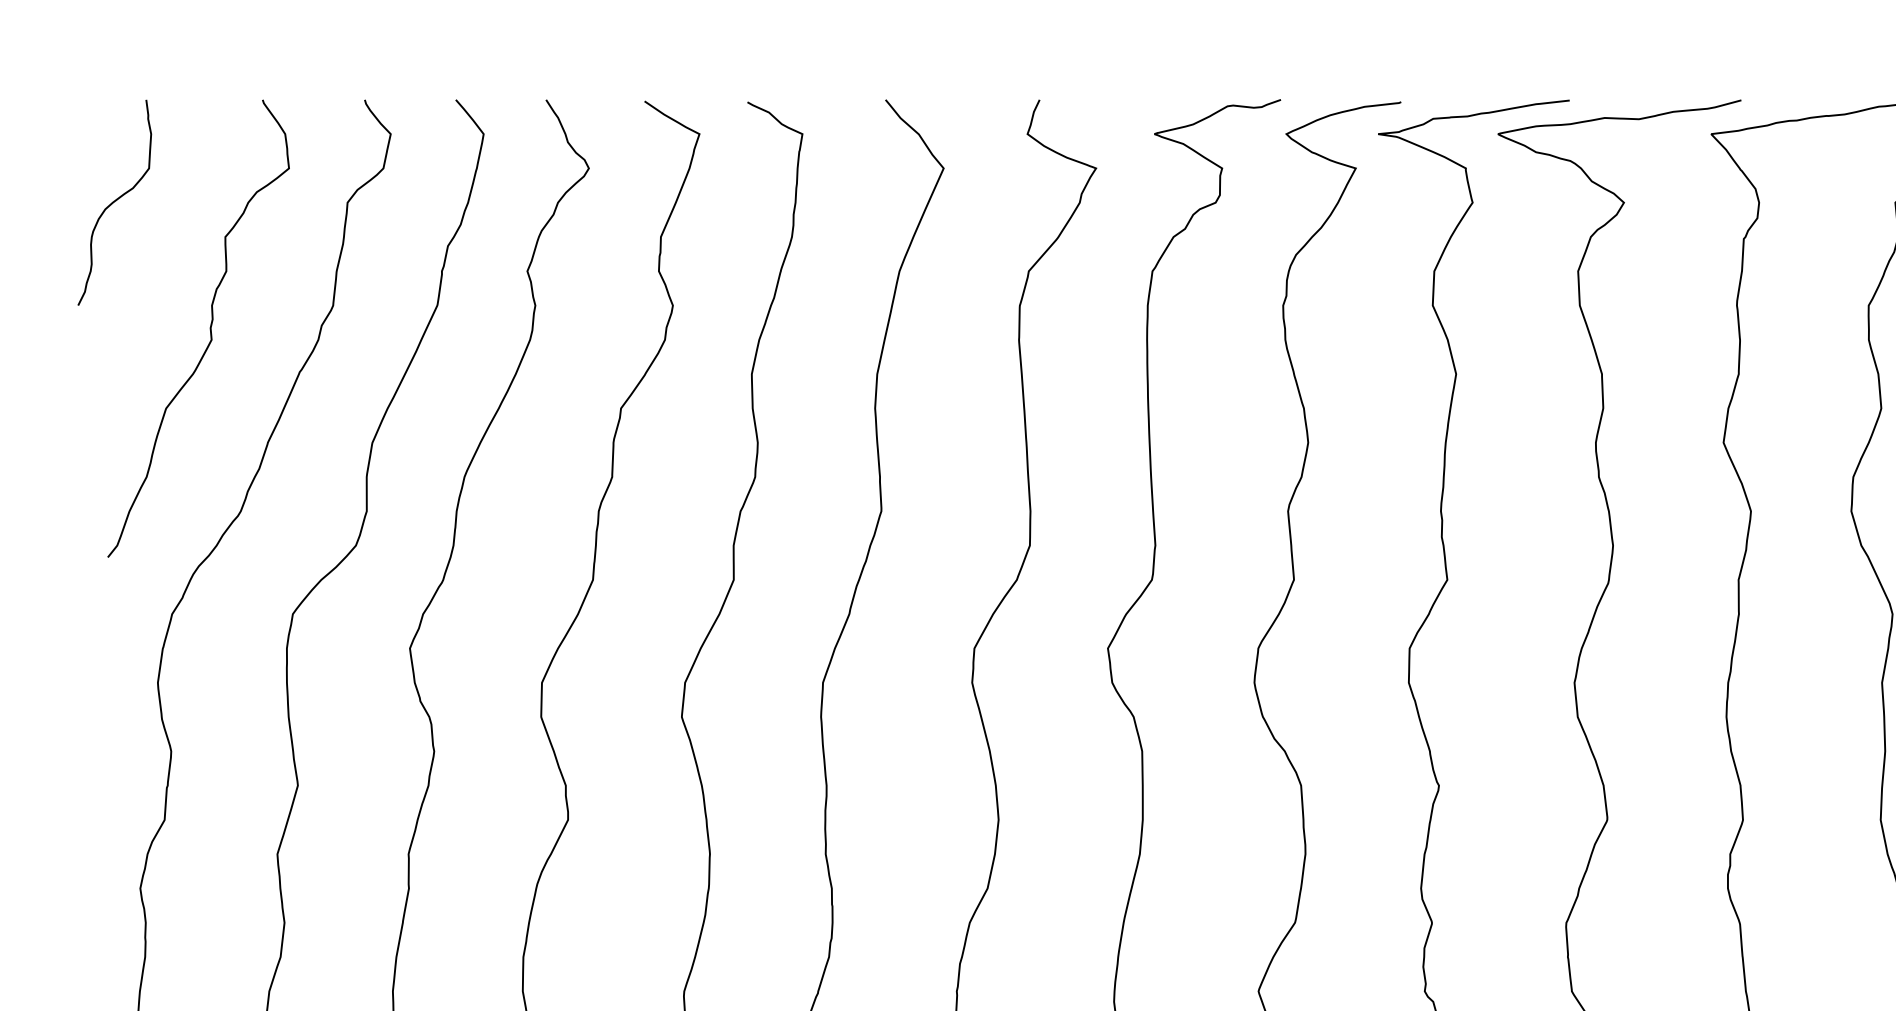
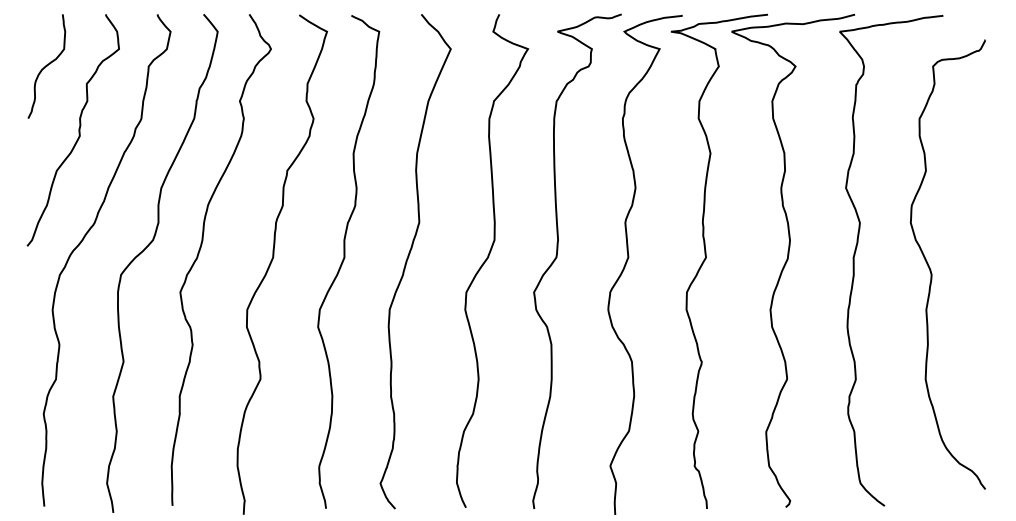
curve: (114, 202) -> (46, 66), moved

